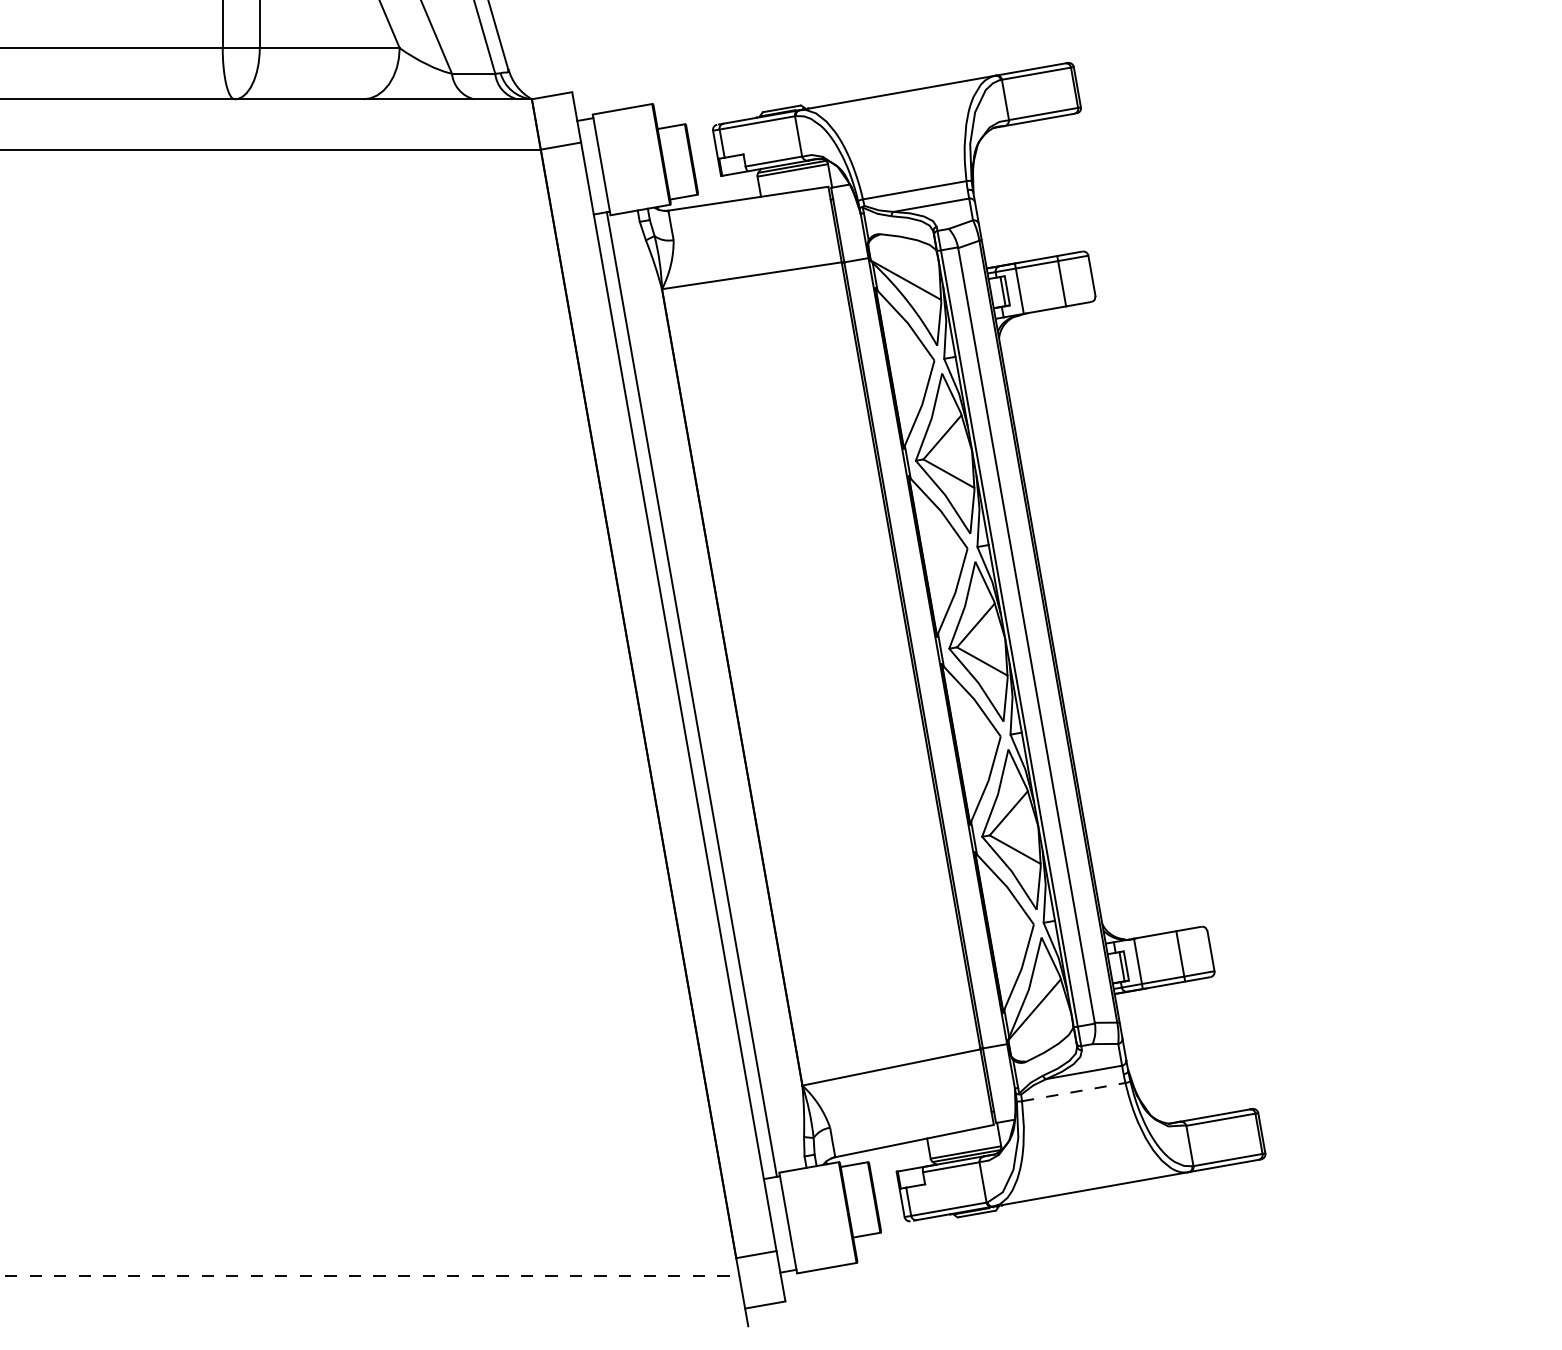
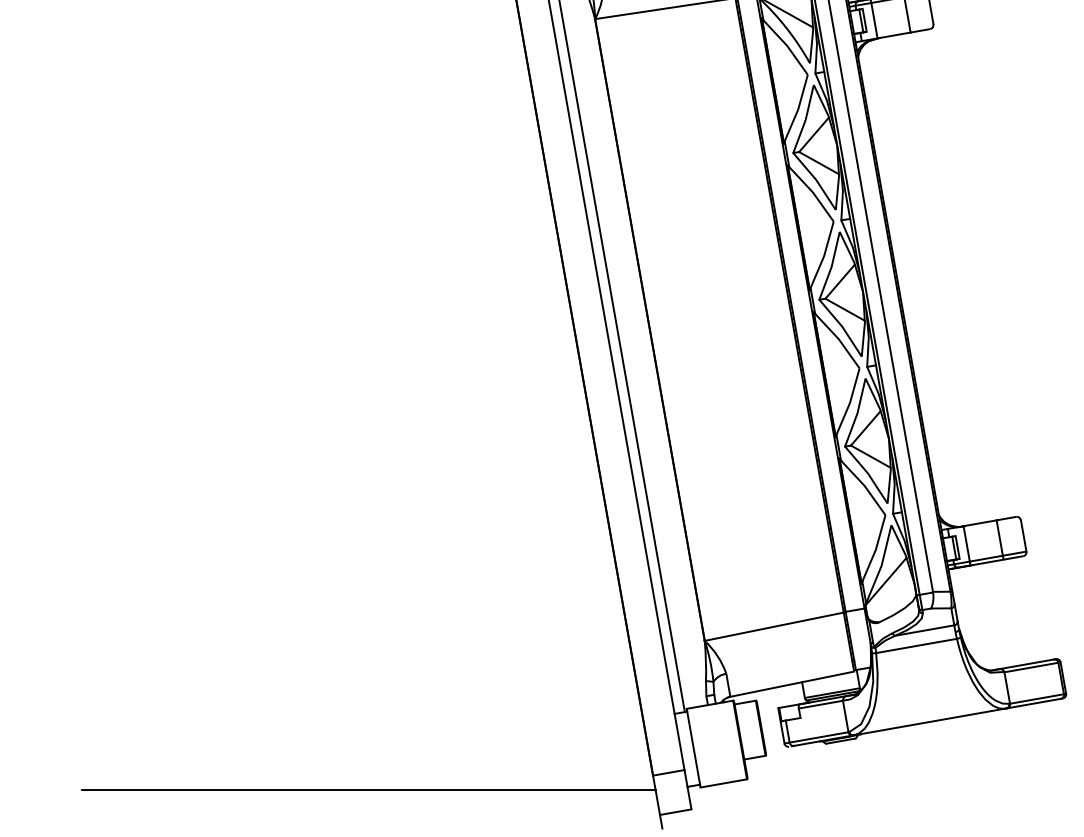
line: (1073, 1092) -> (916, 646), dashed -> solid
line: (372, 1276) -> (369, 789), dashed -> solid

